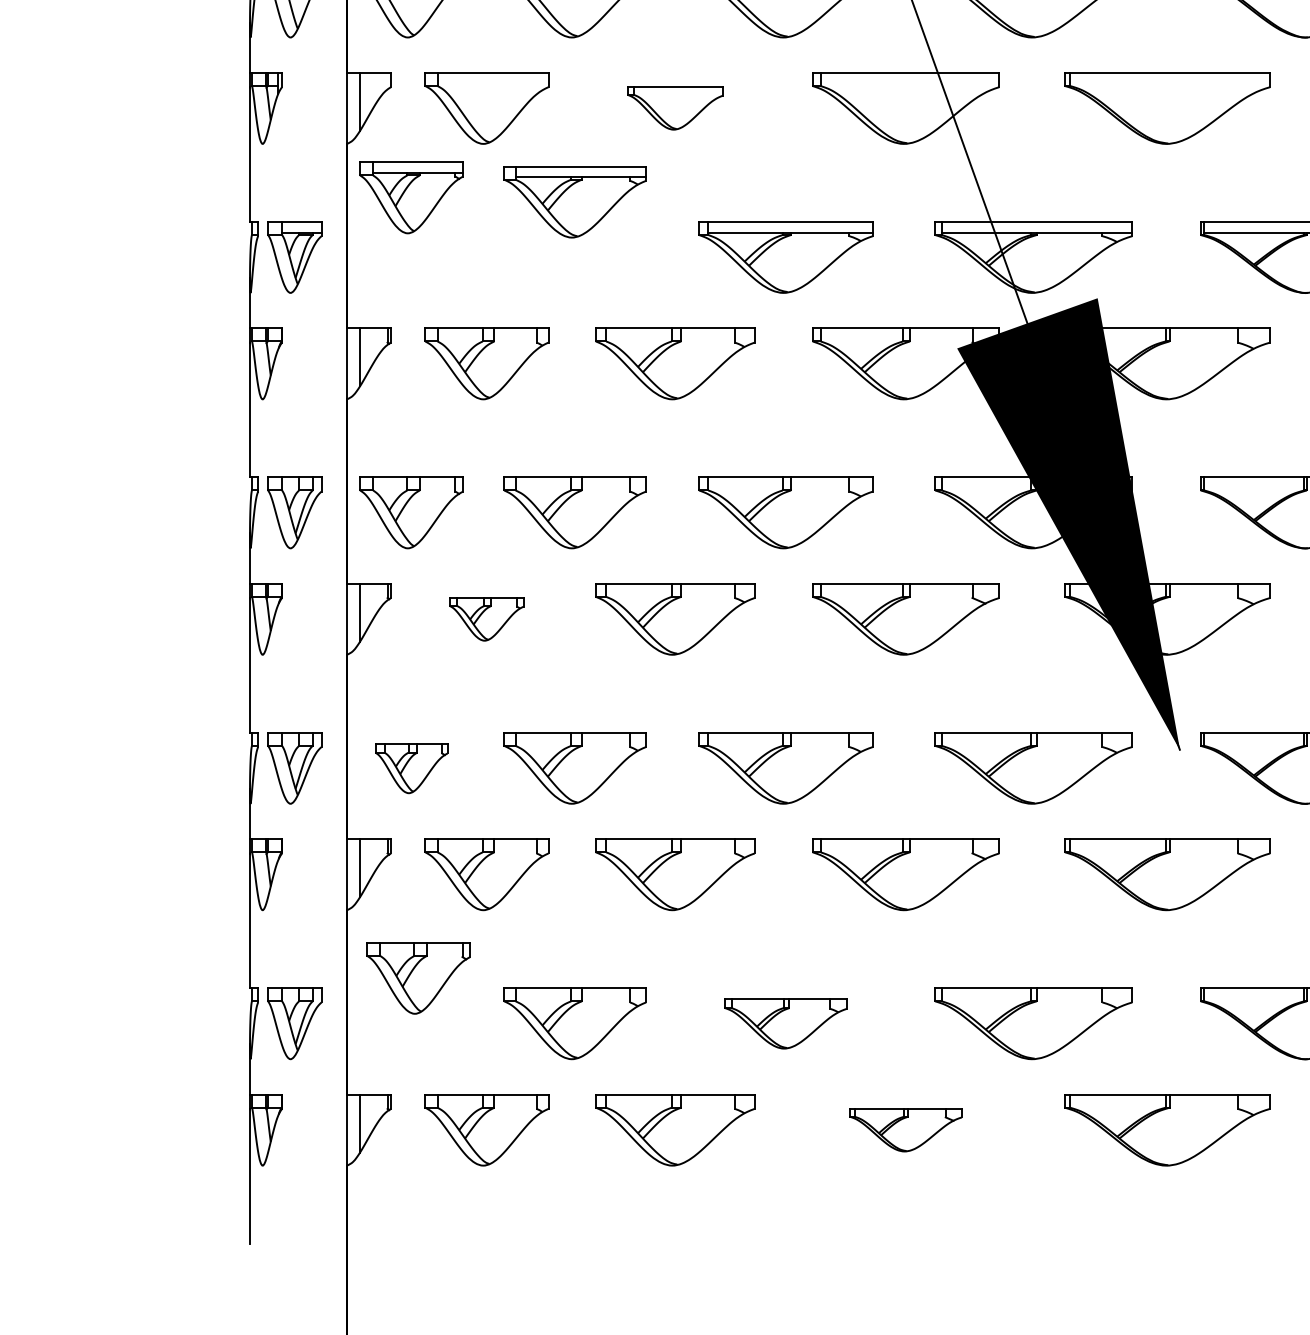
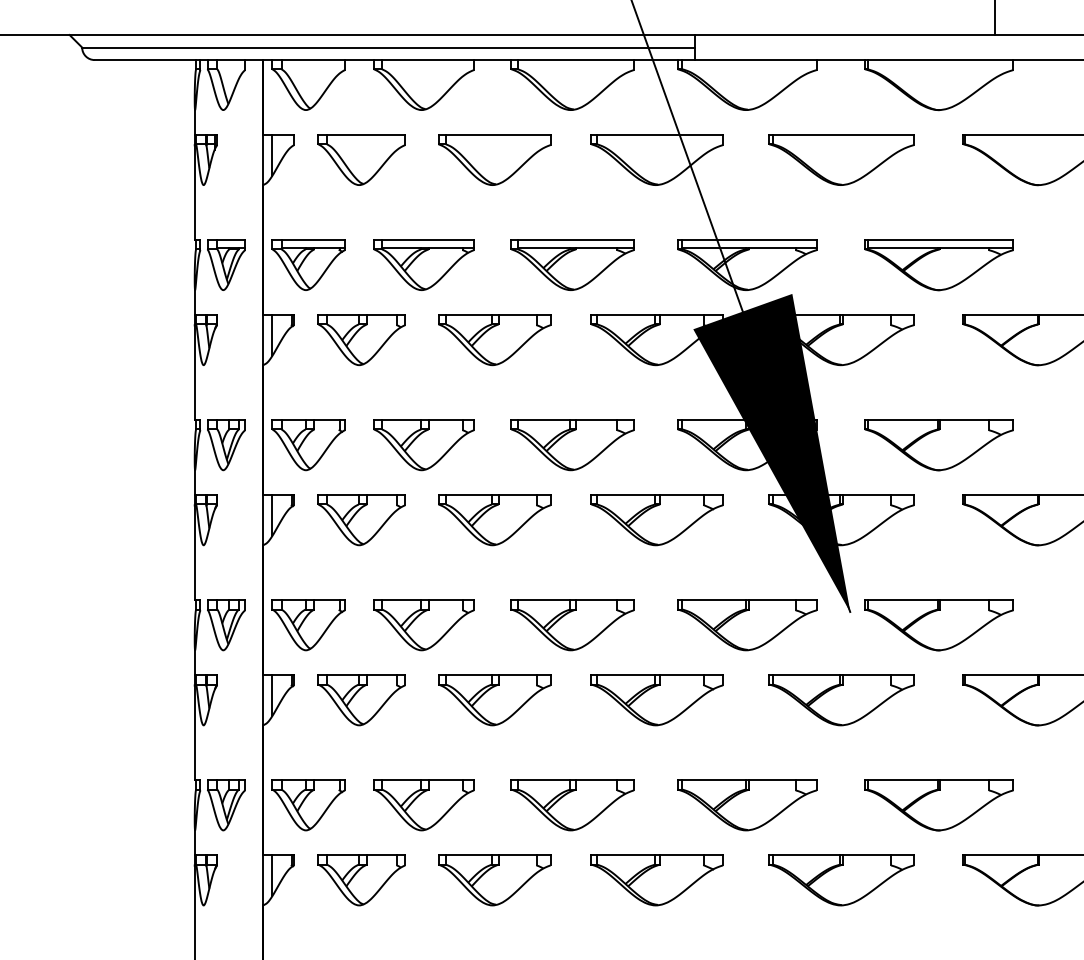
part: (675, 107) -> (494, 159), size x1.67
part: (411, 196) -> (308, 264), moved
part: (574, 201) -> (423, 264), moved
part: (486, 619) -> (361, 520), size x1.67
part: (411, 768) -> (308, 625), size x1.43
part: (418, 978) -> (308, 805), moved
part: (785, 1023) -> (572, 805), size x1.43
part: (904, 1130) -> (656, 880), size x1.67

